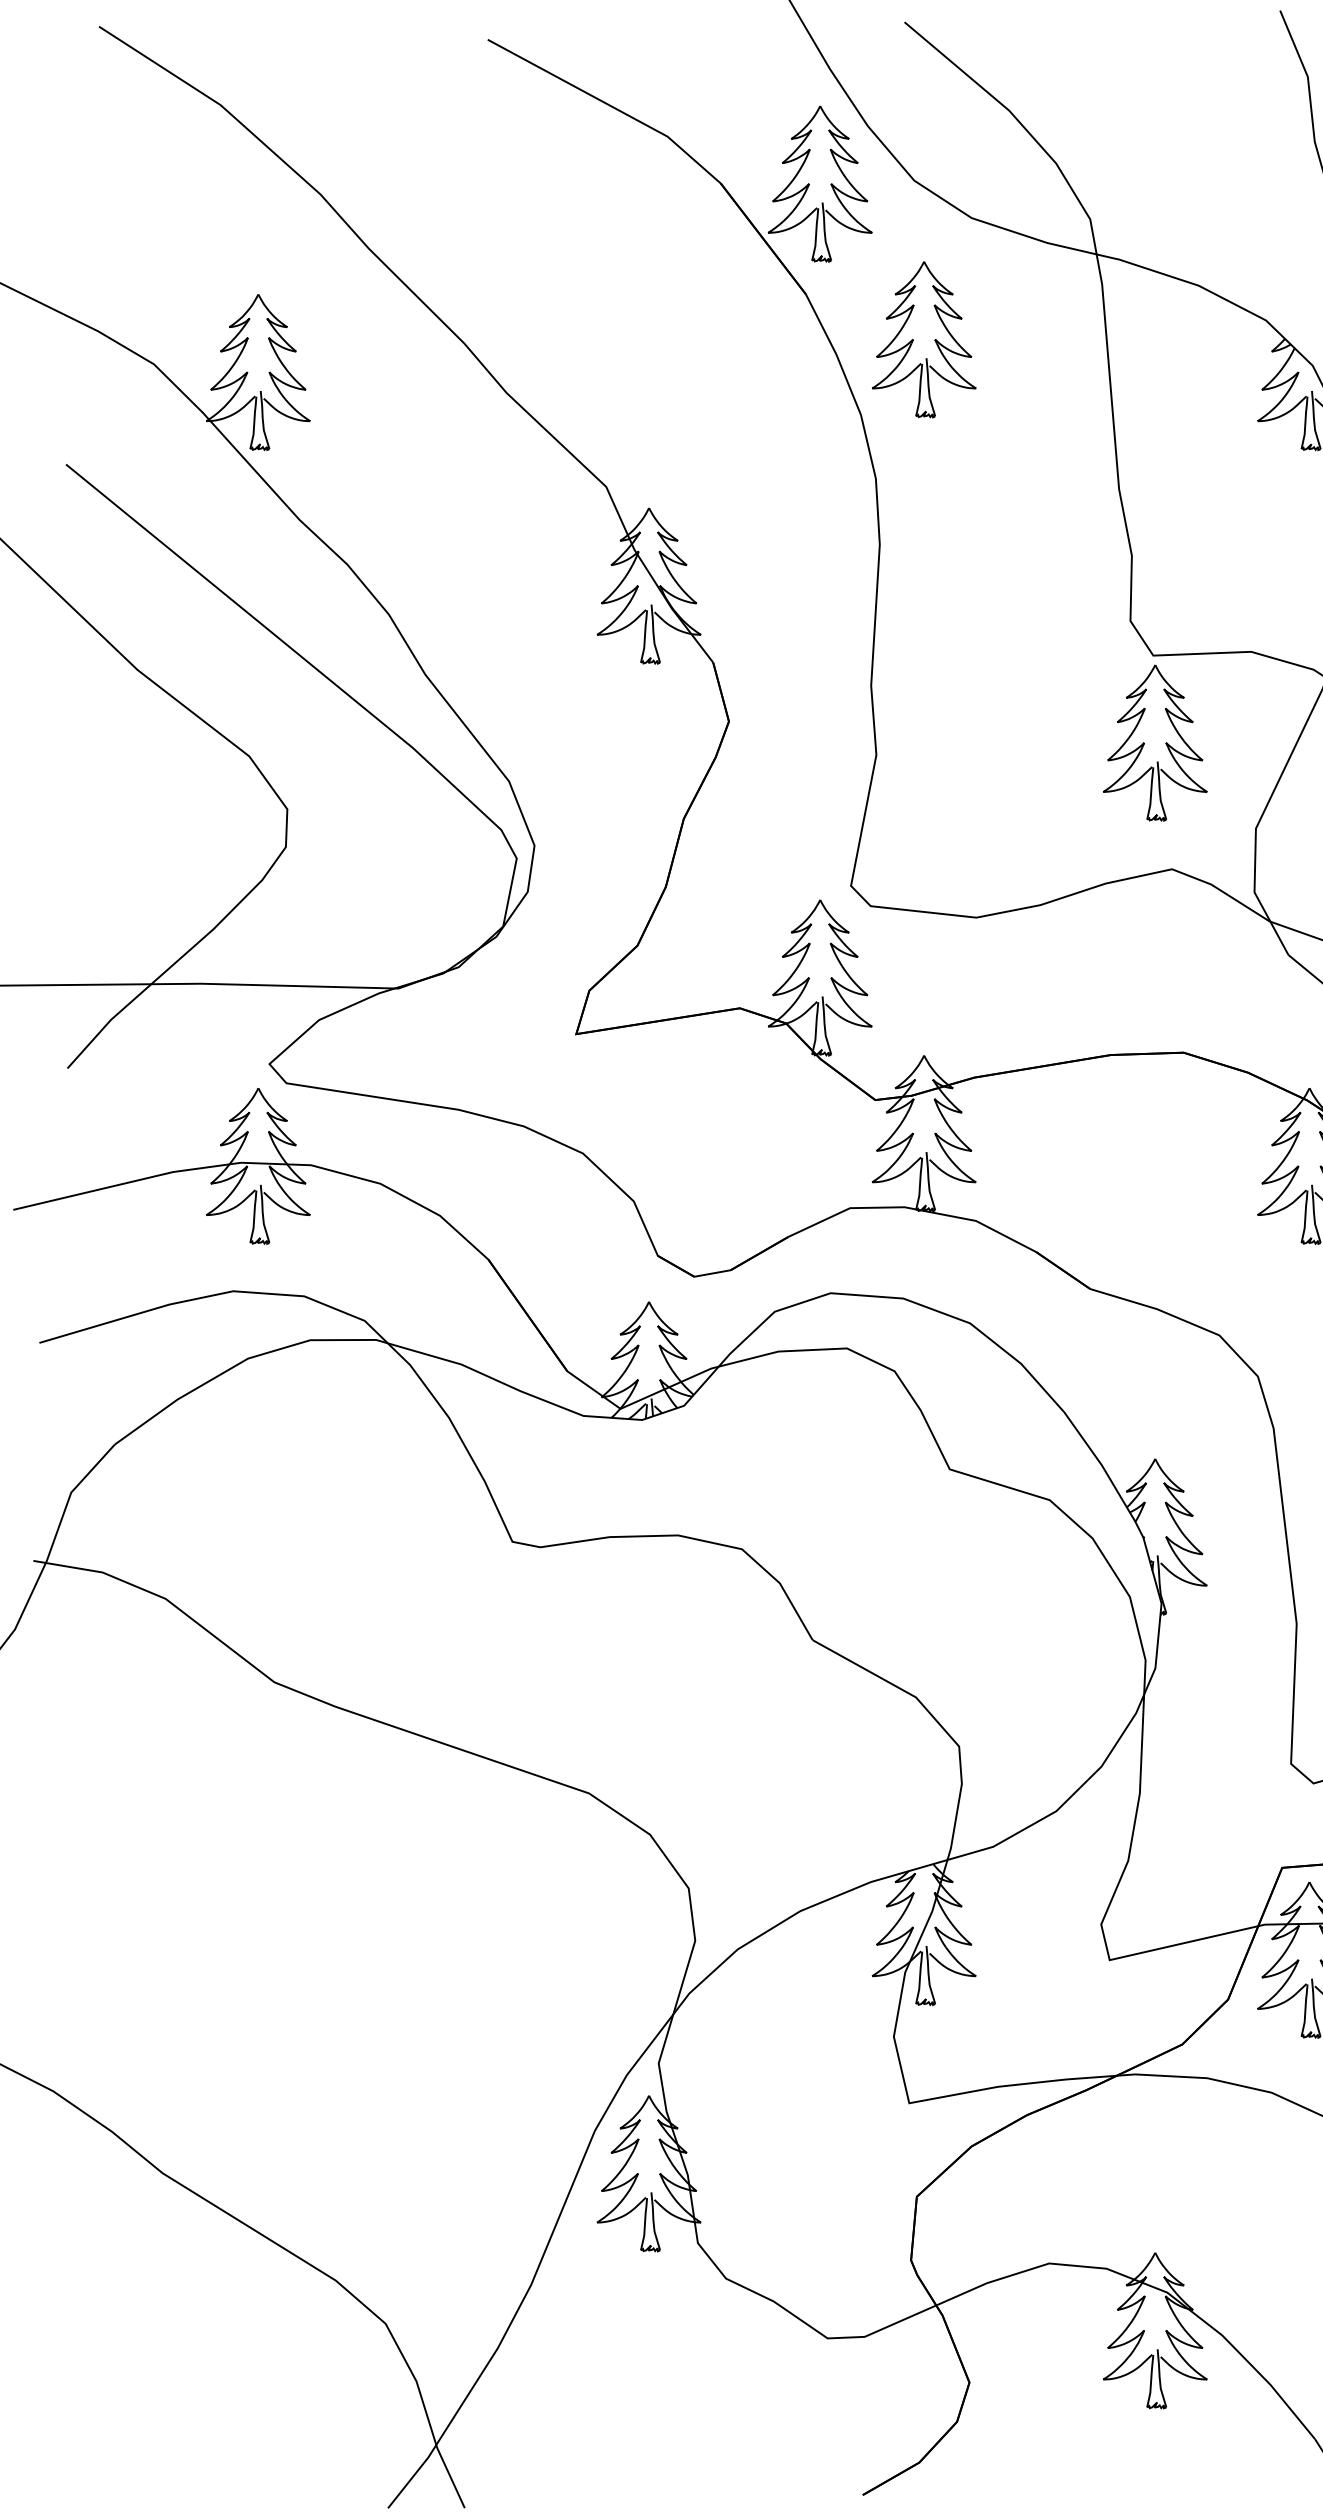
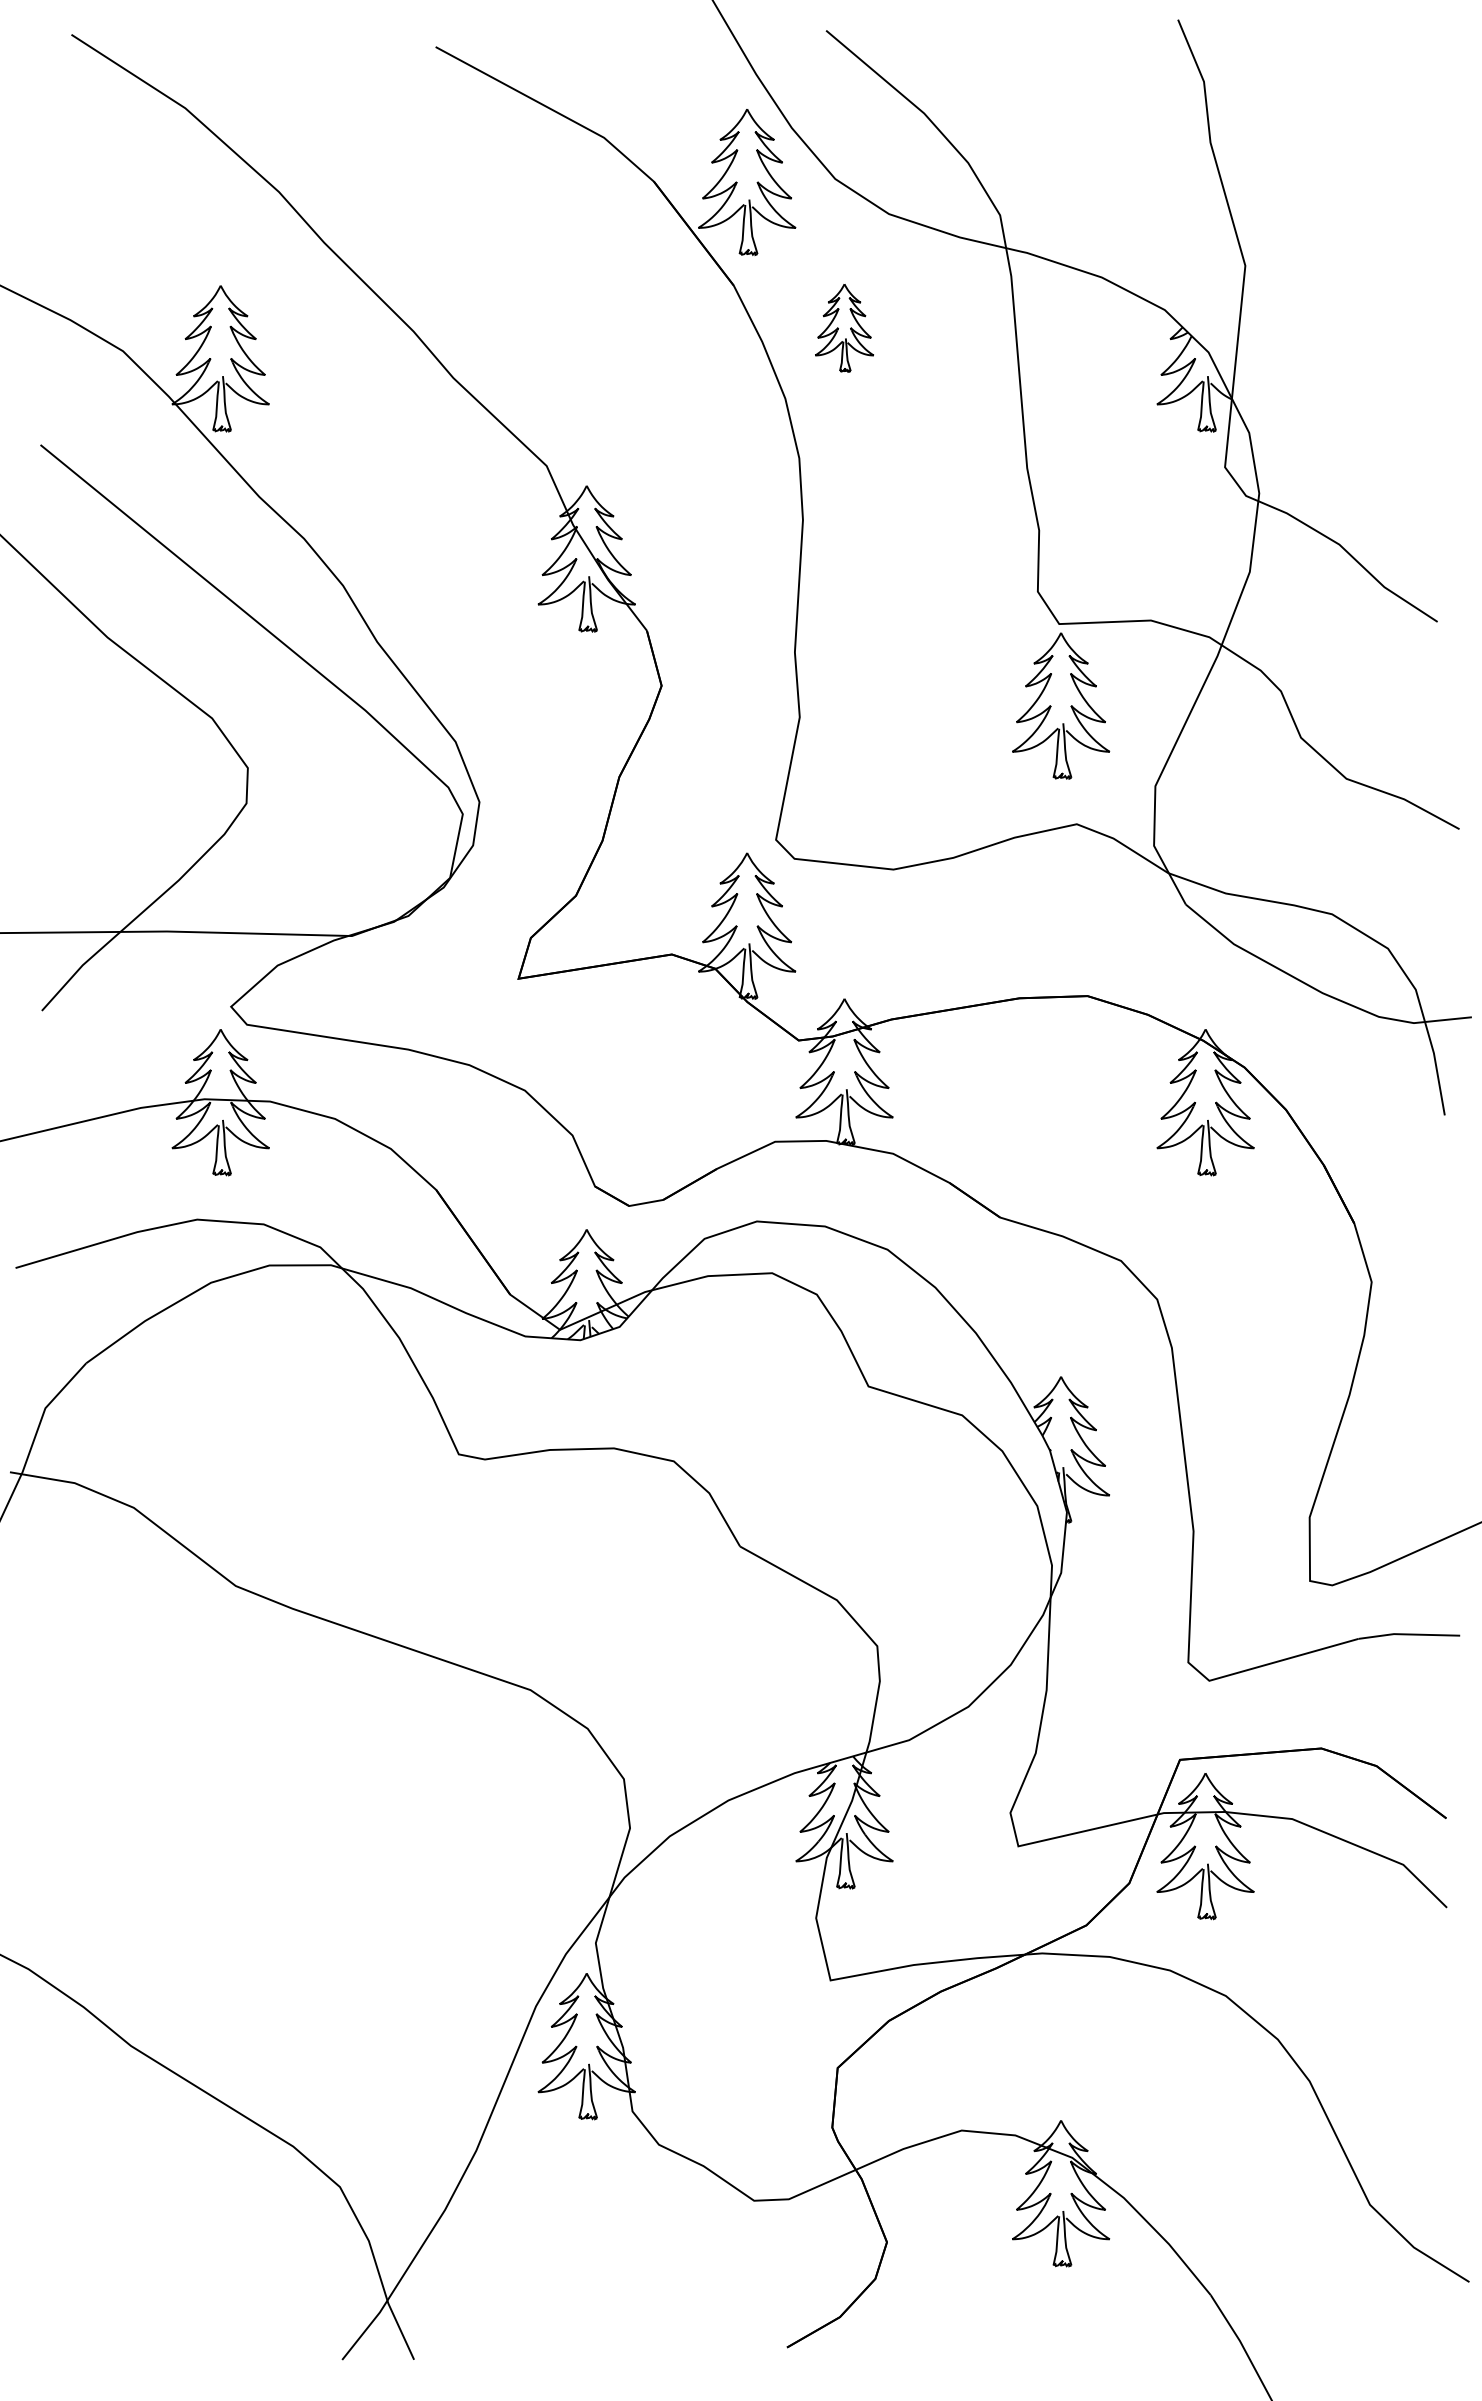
part: (924, 339) -> (844, 327), size x0.6

